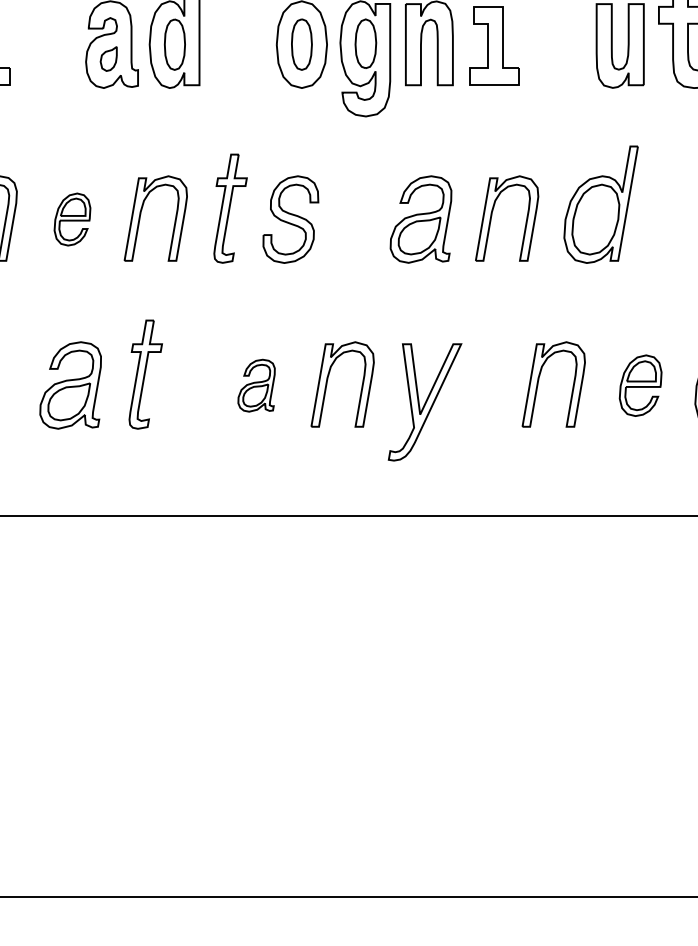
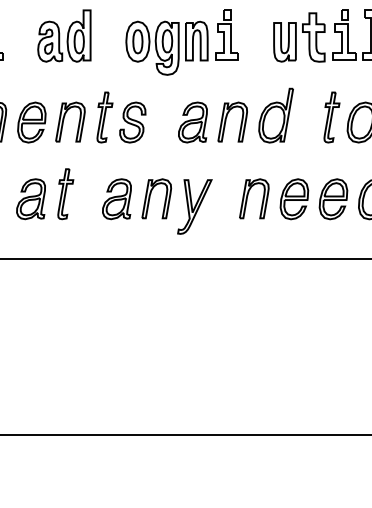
part: (71, 219) -> (31, 122), size x1.67
part: (255, 386) -> (116, 199), size x1.67
part: (640, 386) -> (294, 199), size x1.43

